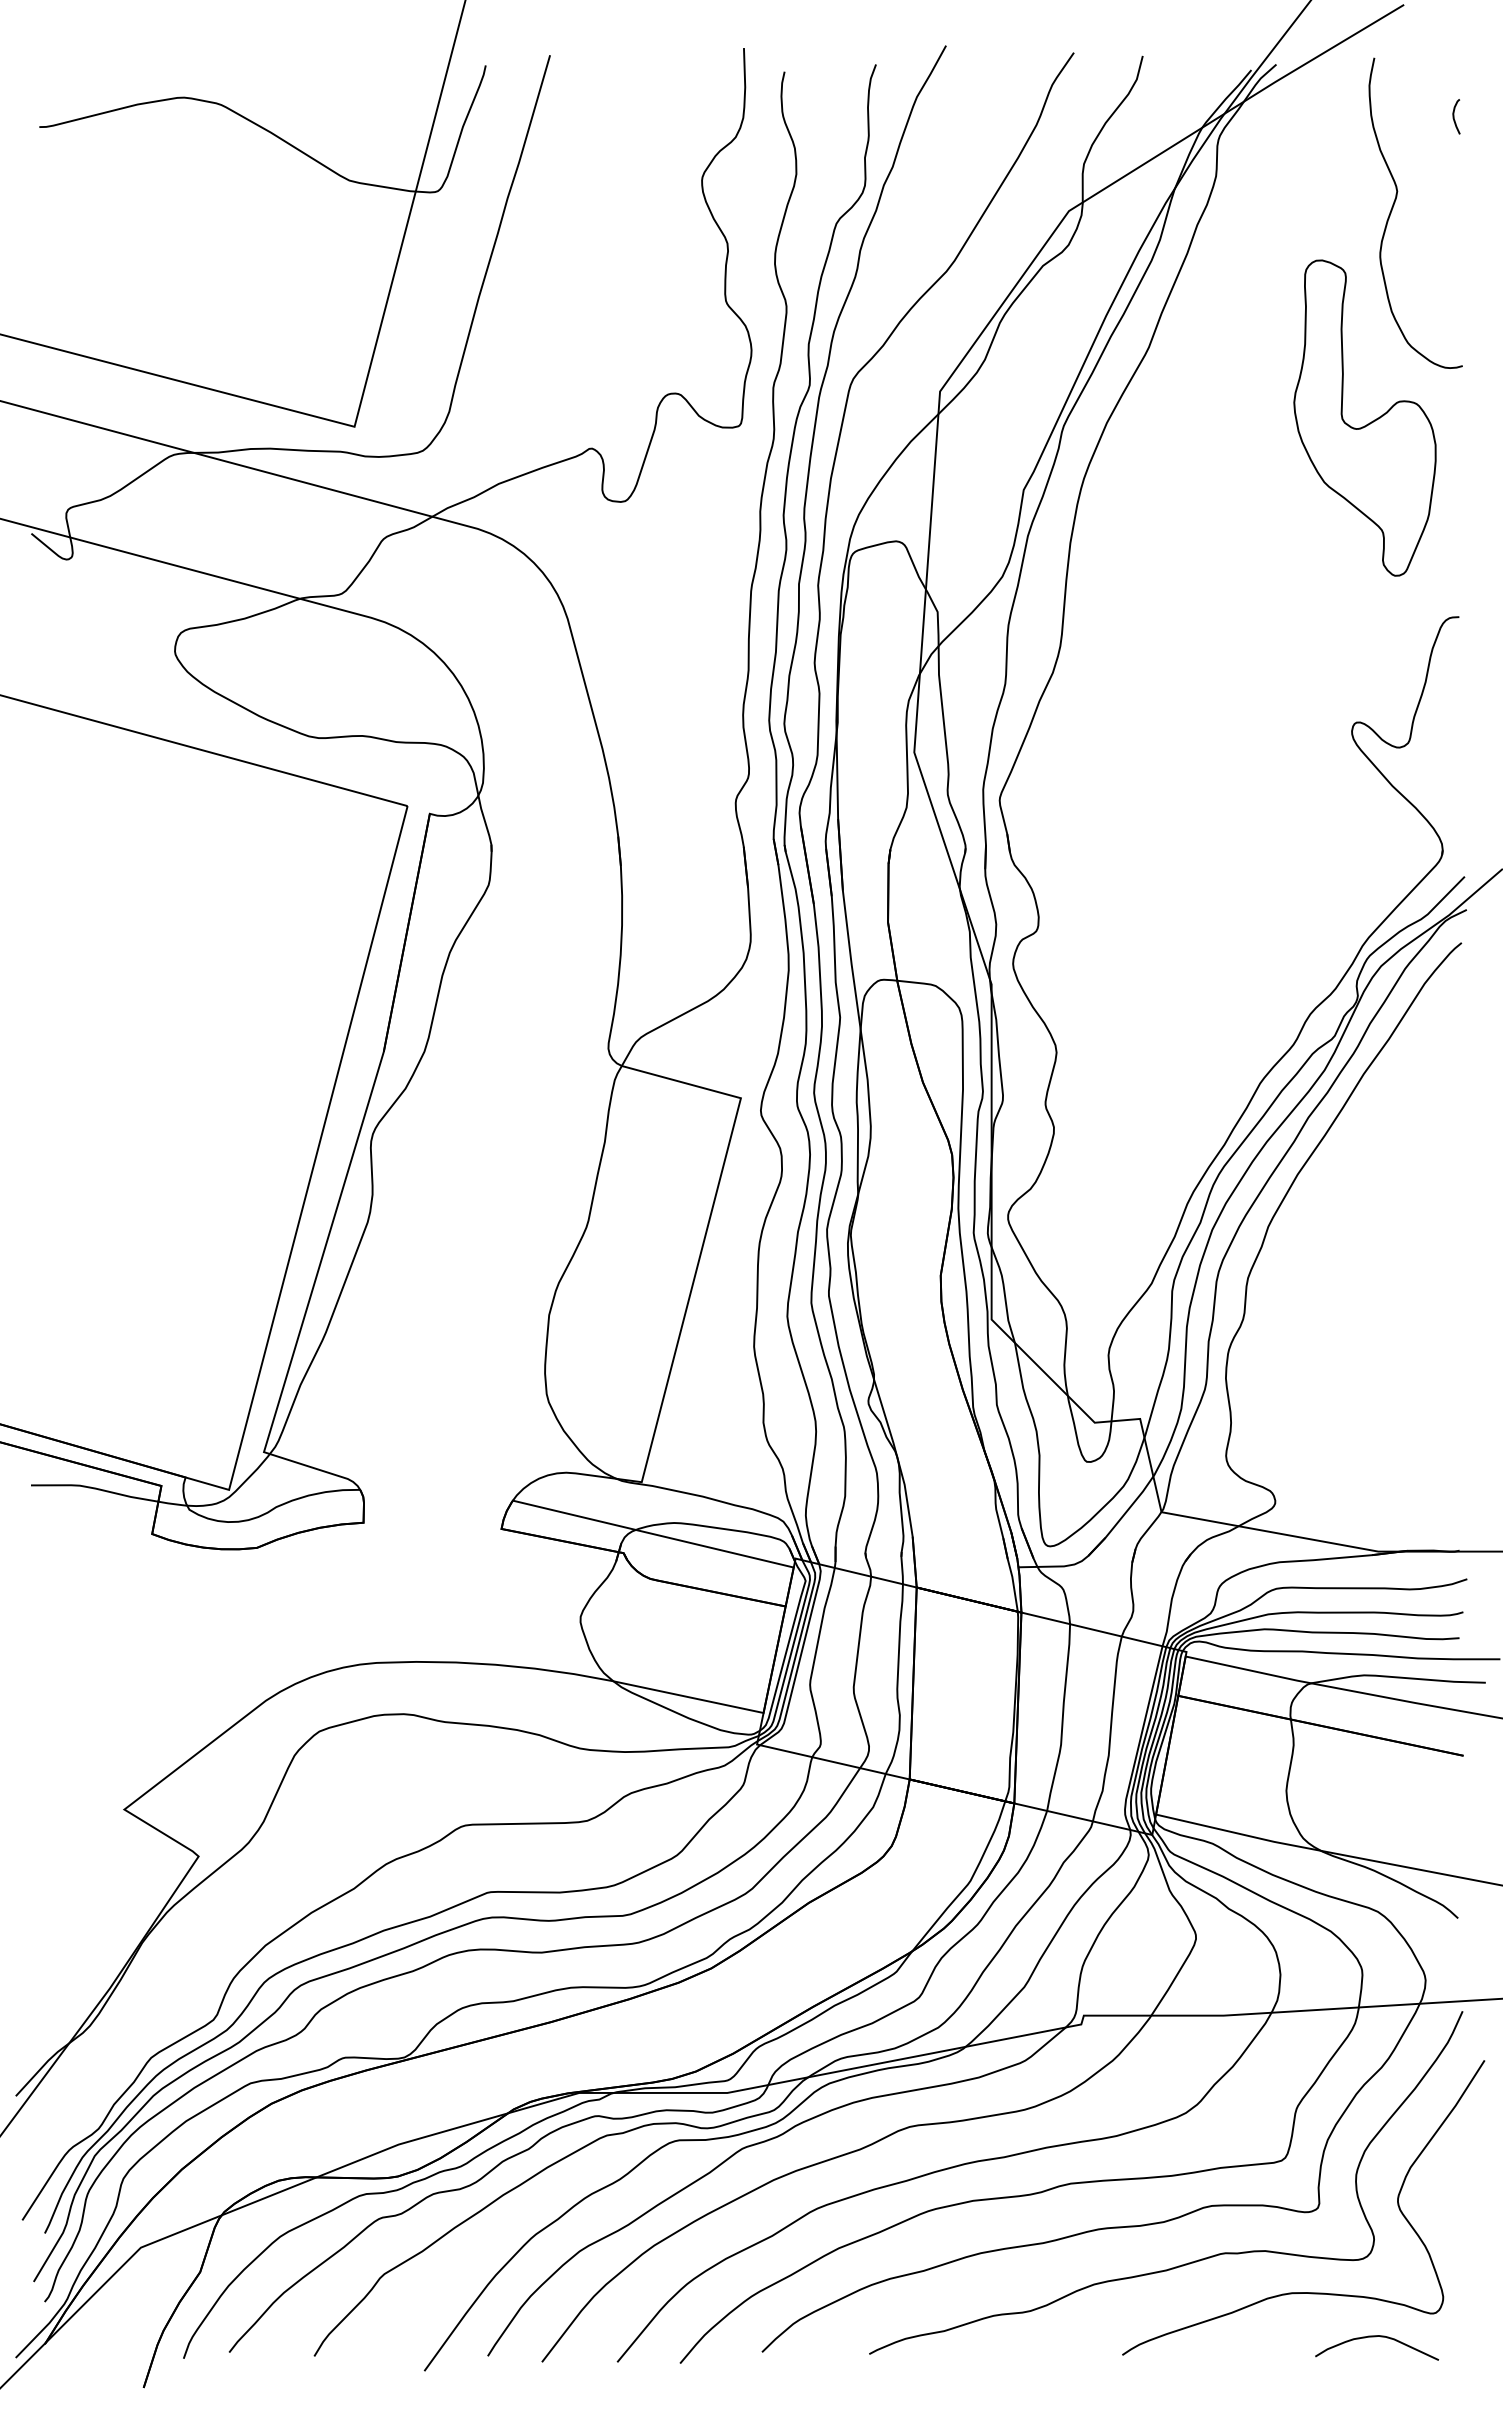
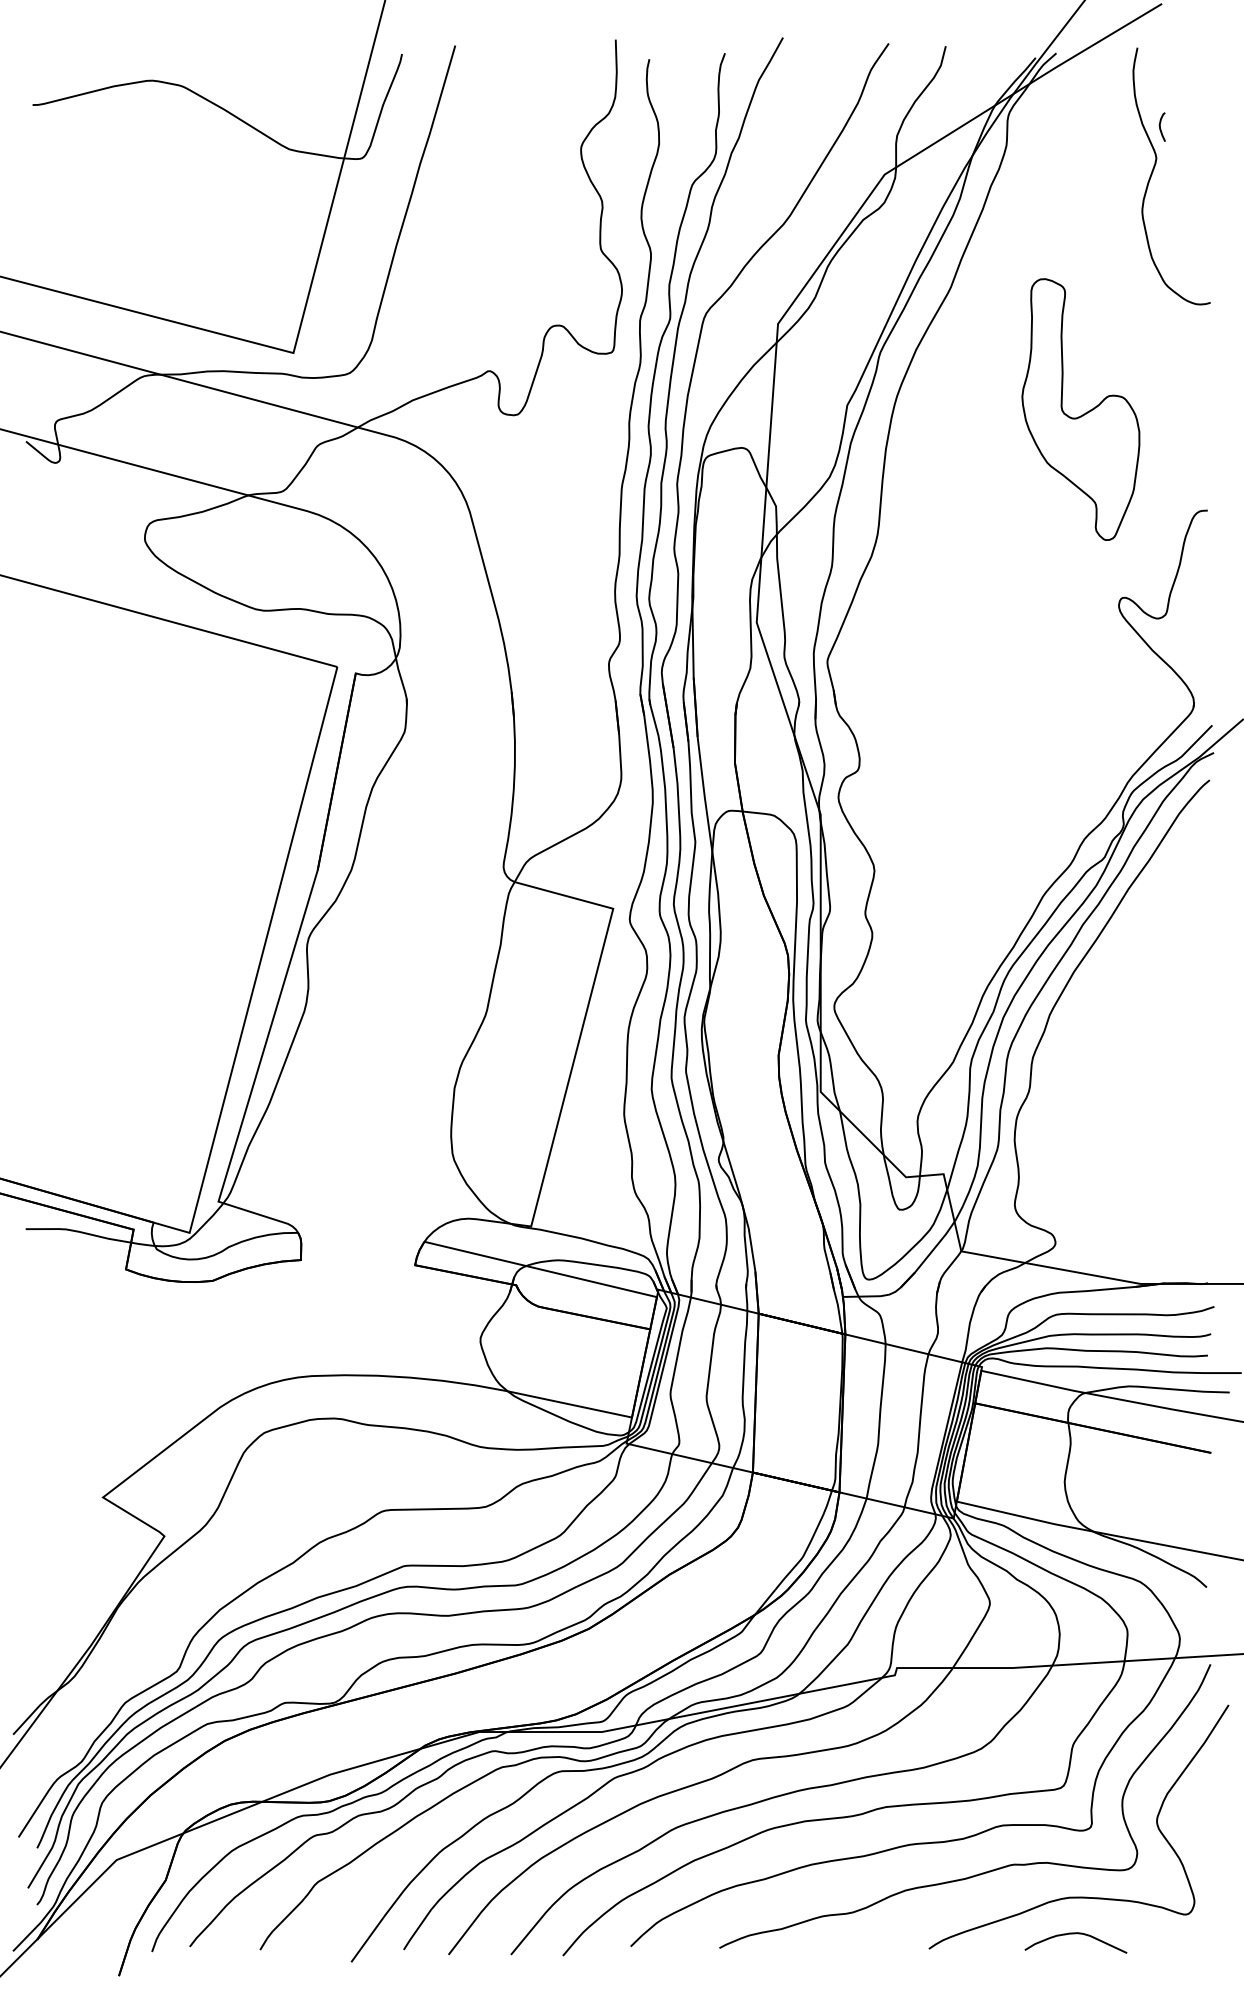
curve: (1454, 116) -> (1160, 126), moved
part: (1367, 423) -> (1082, 414), moved
curve: (1375, 2337) -> (1074, 1934), moved

